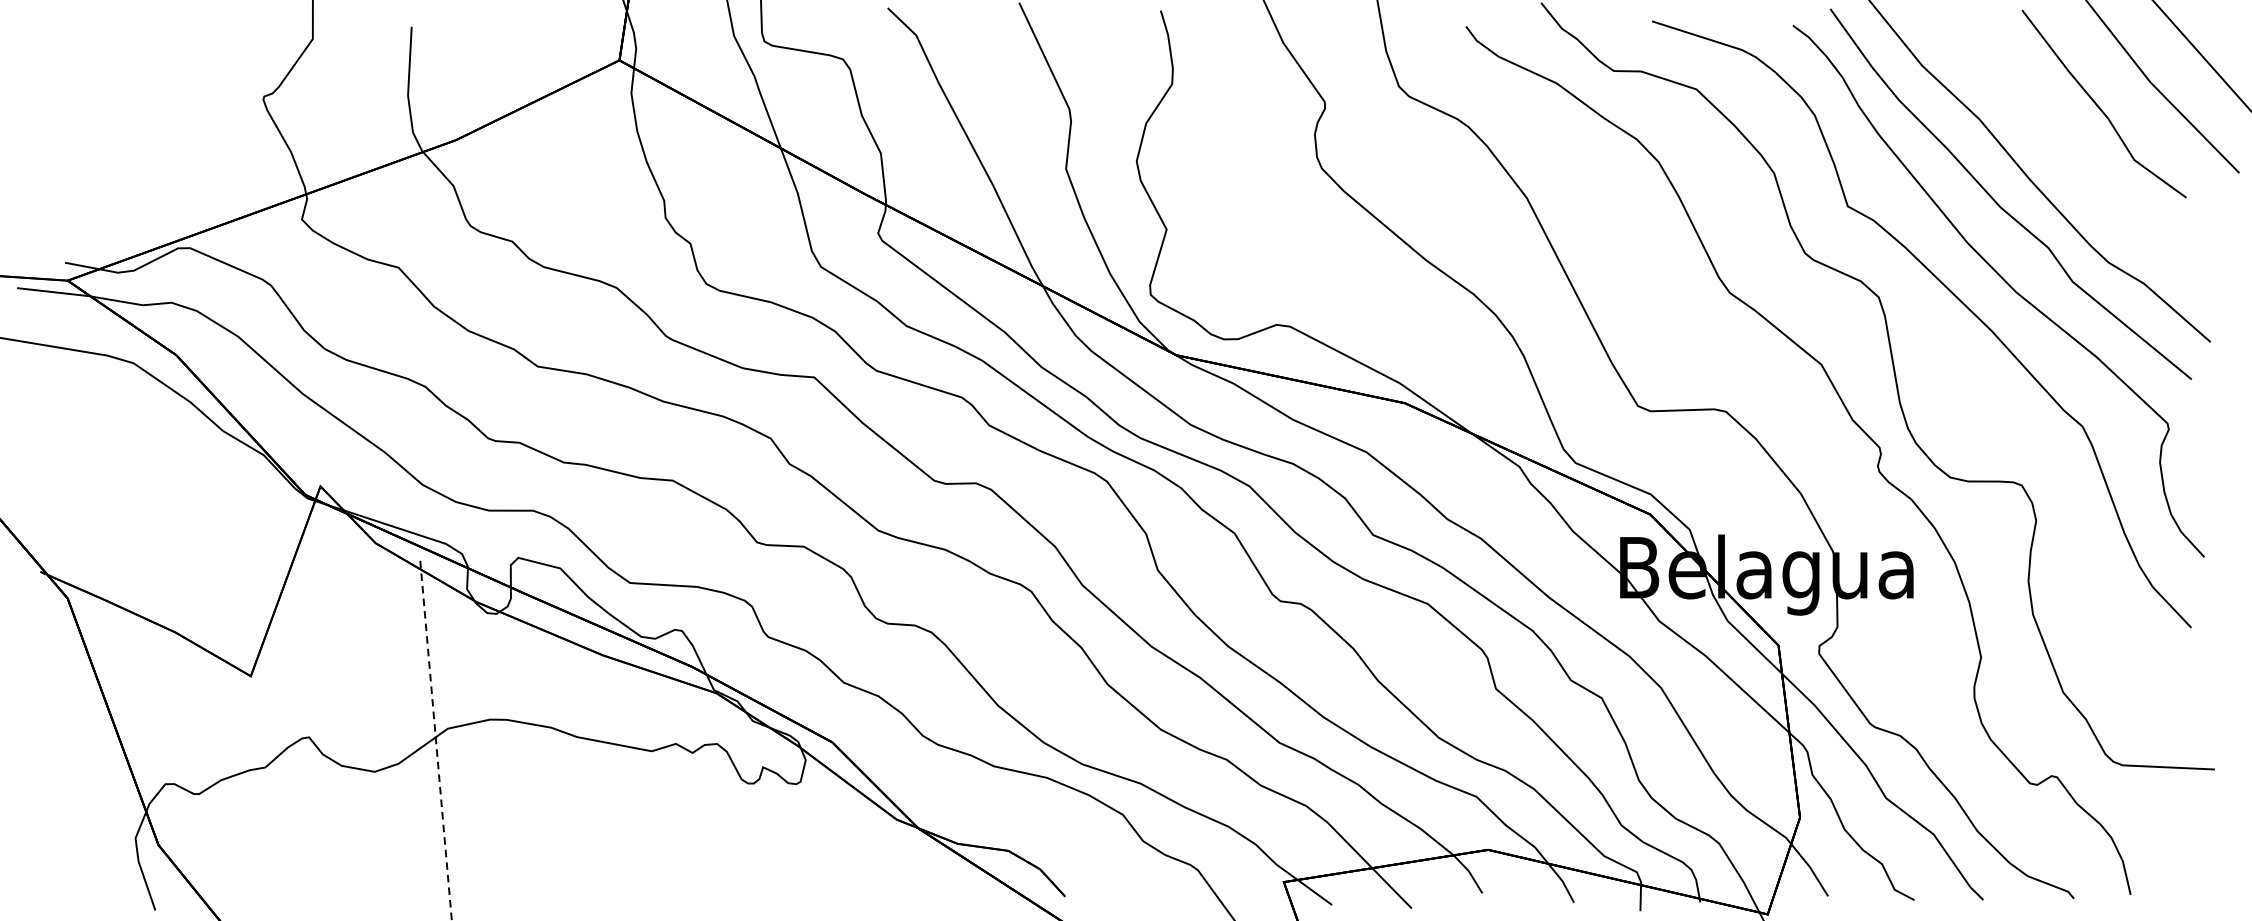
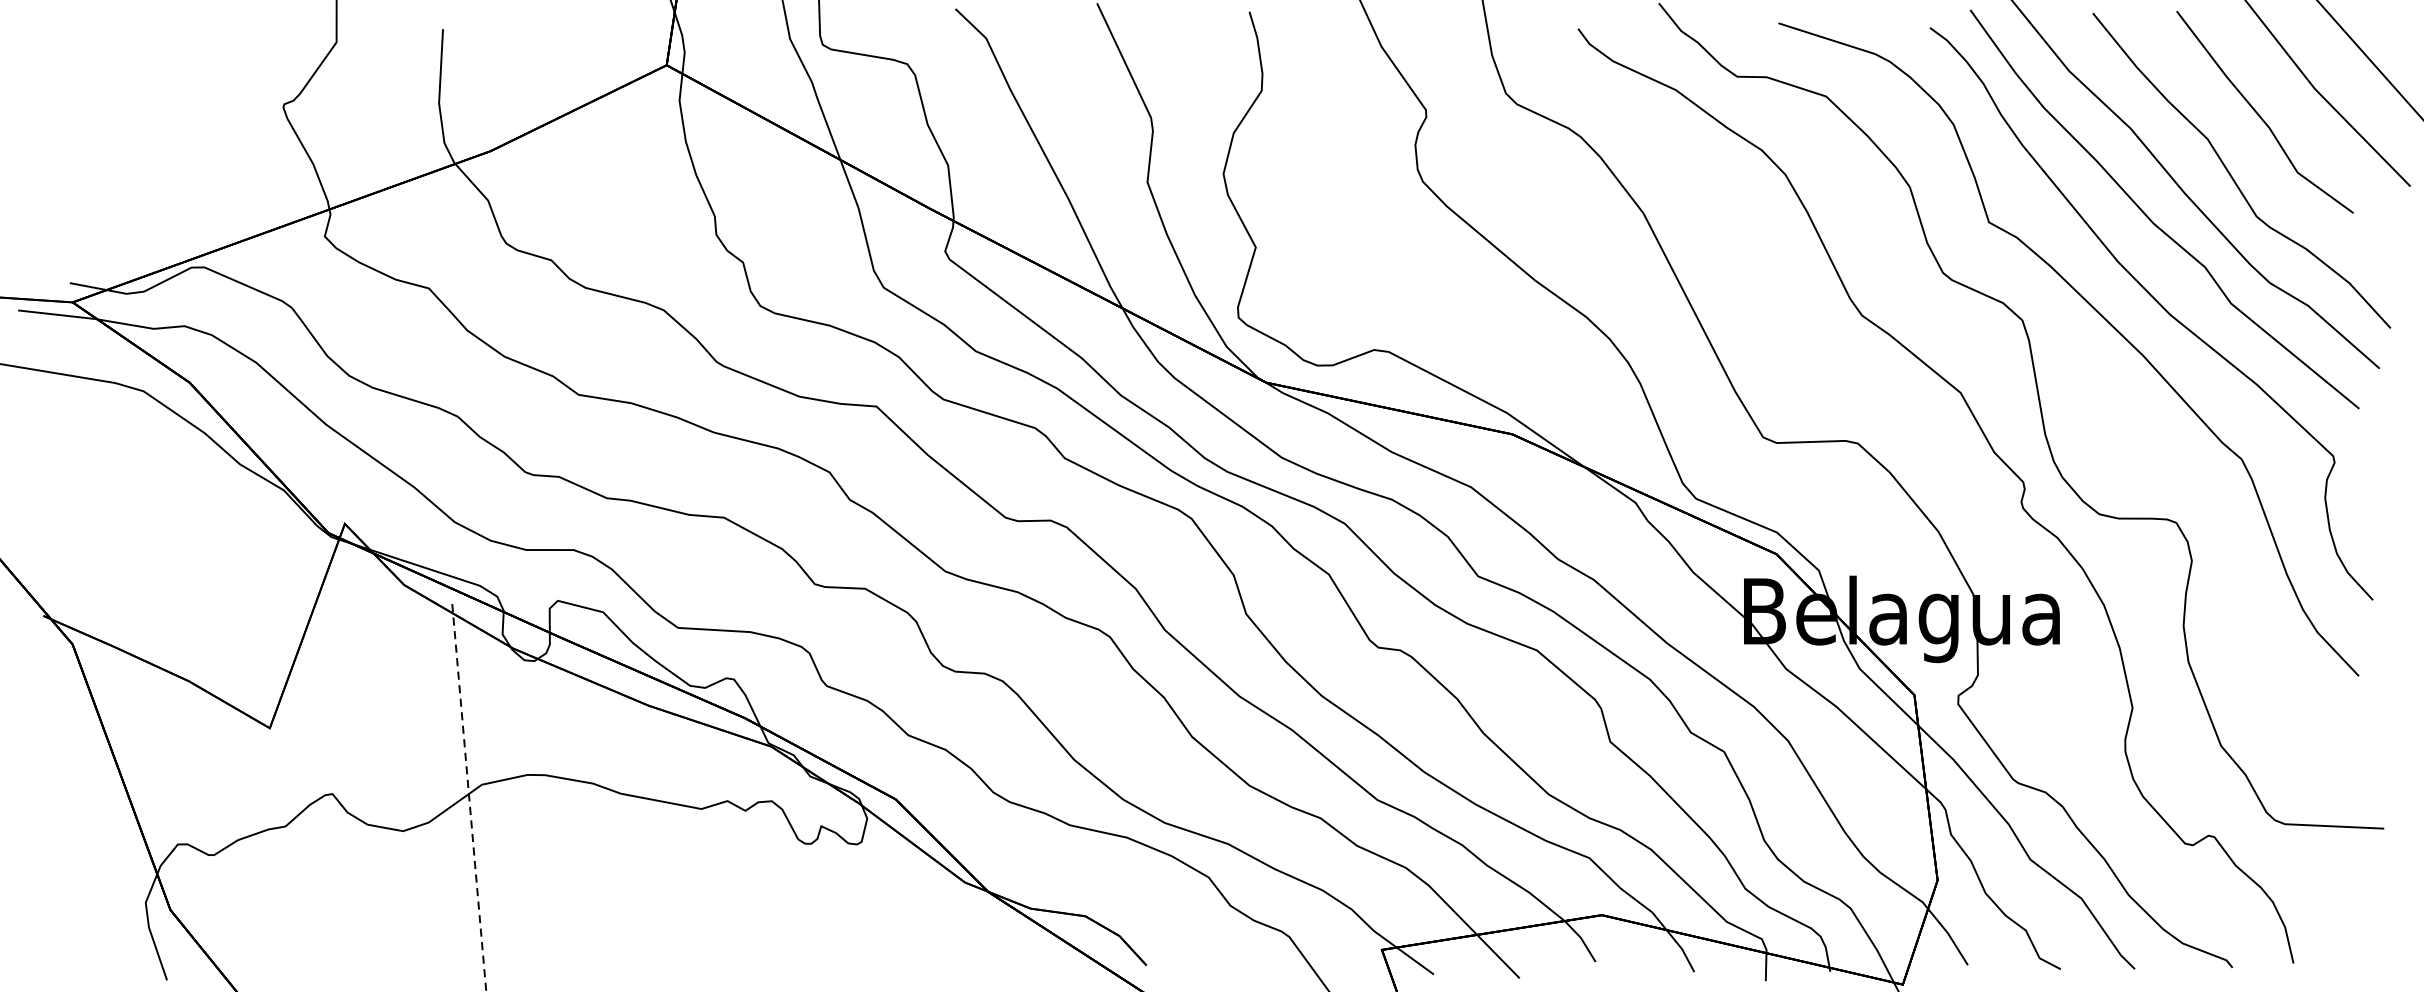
curve: (2073, 161) -> (2231, 174), added

